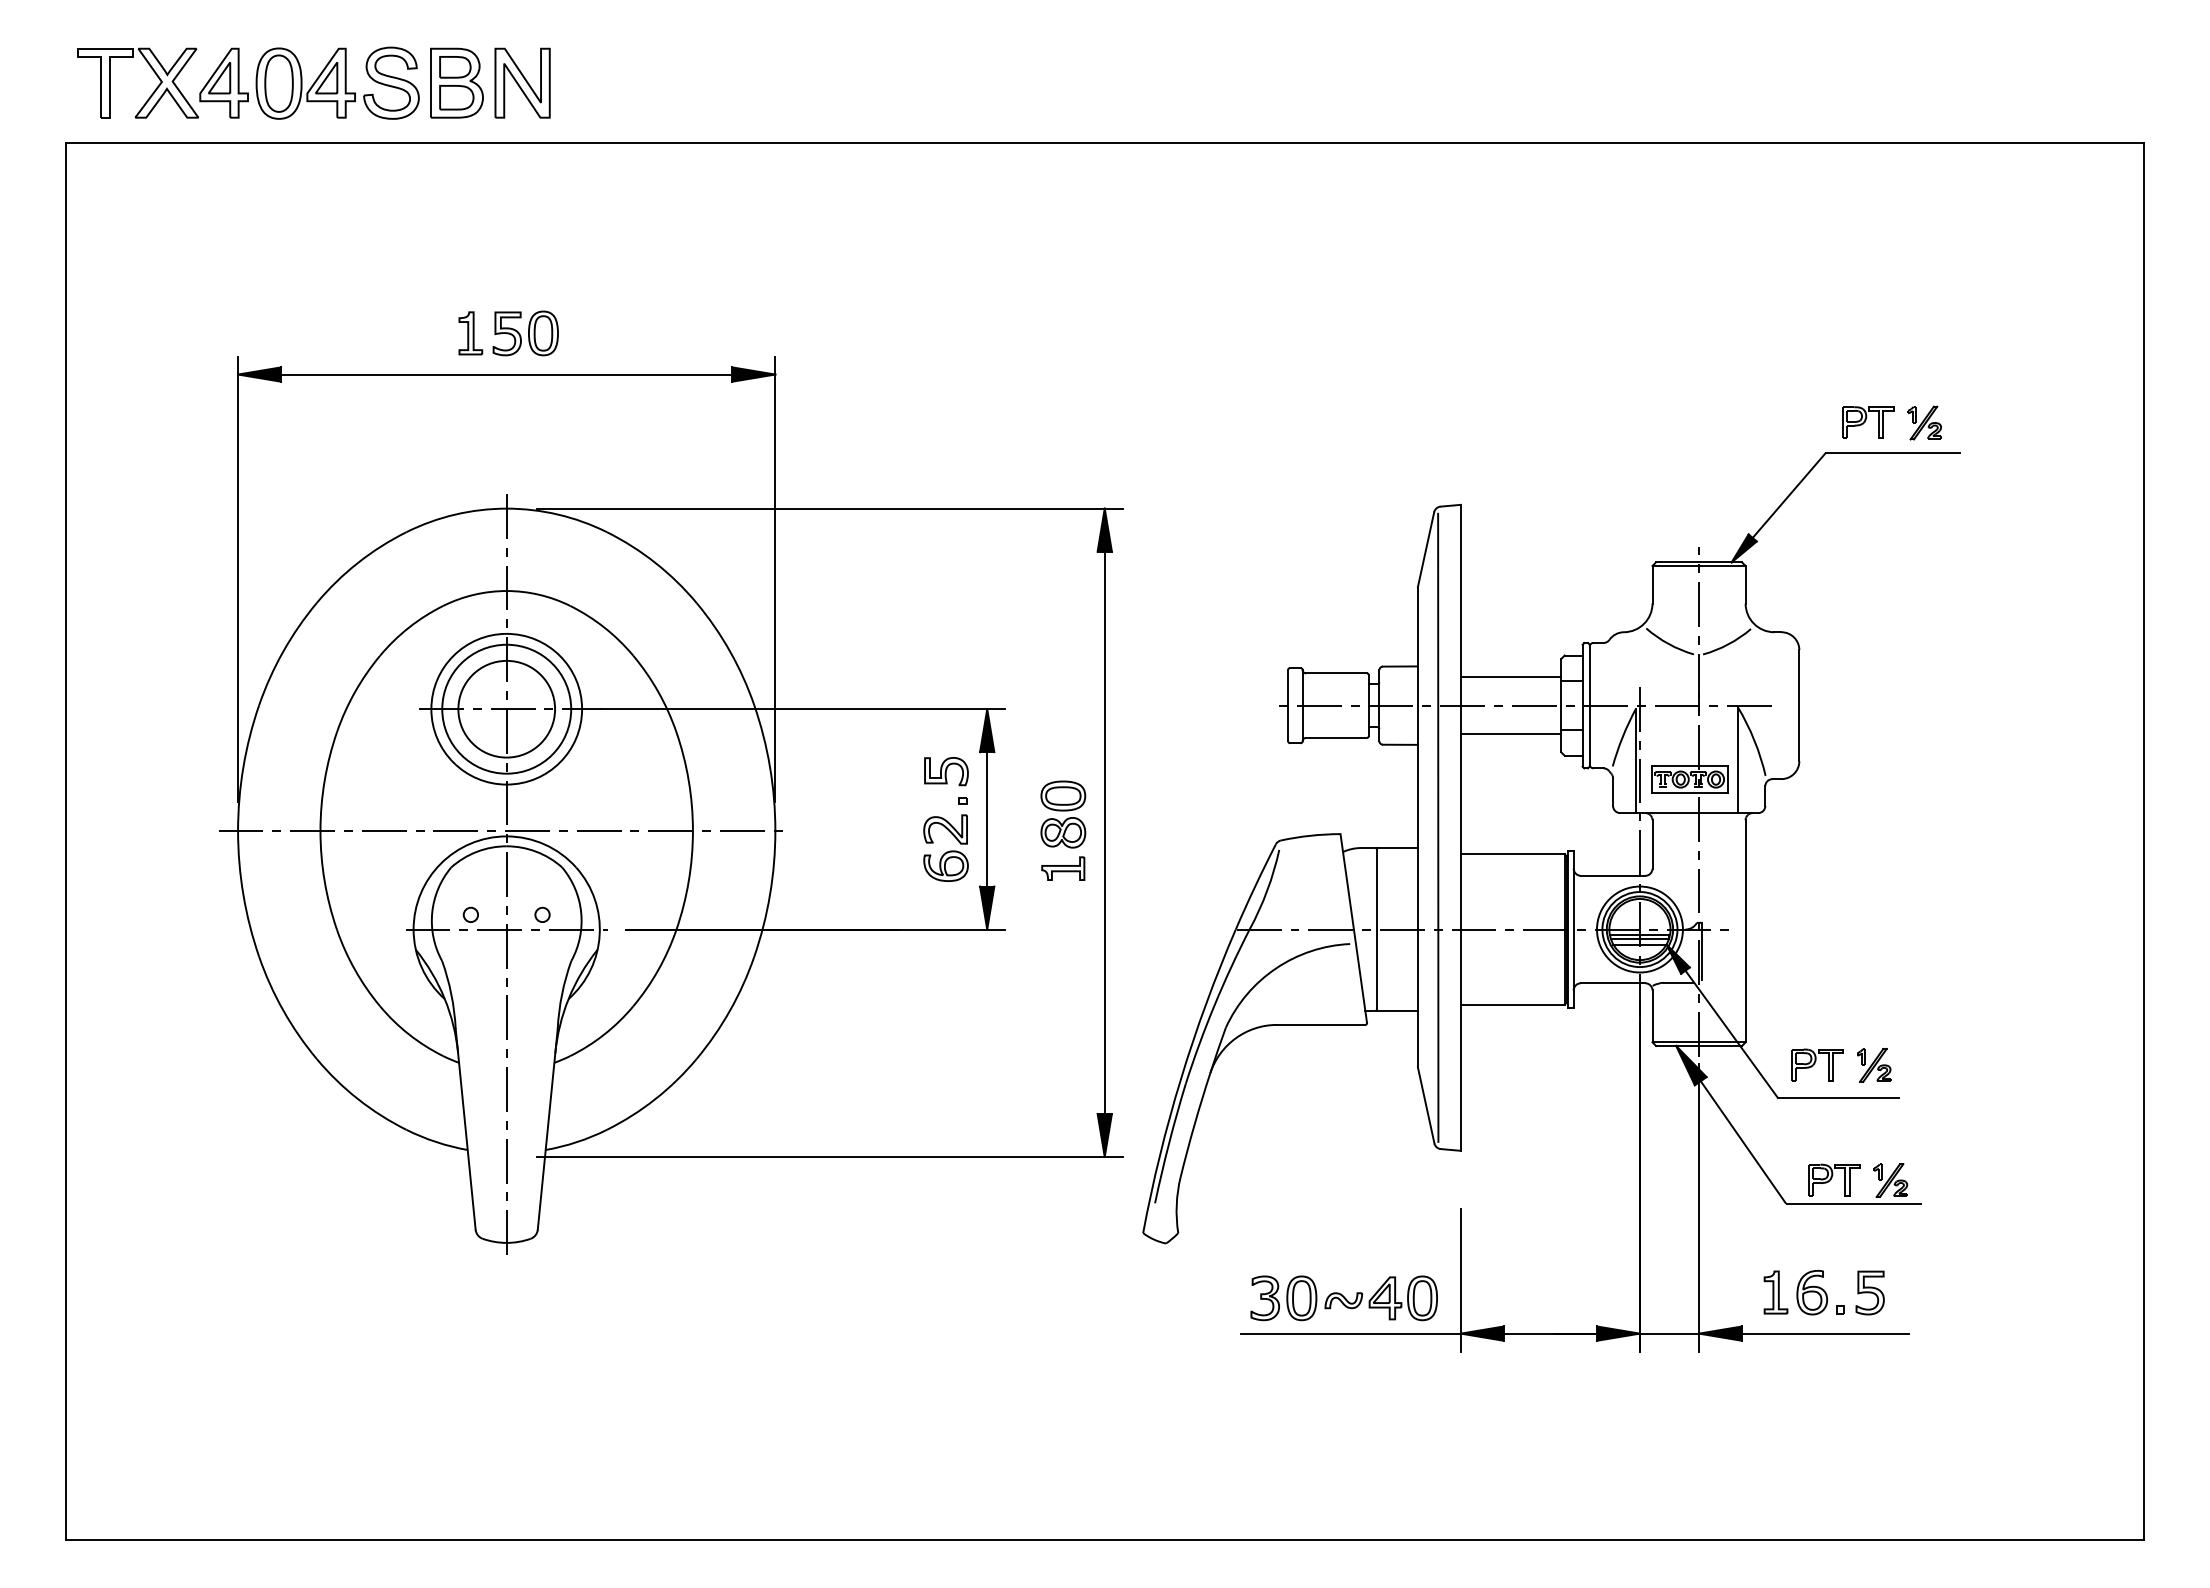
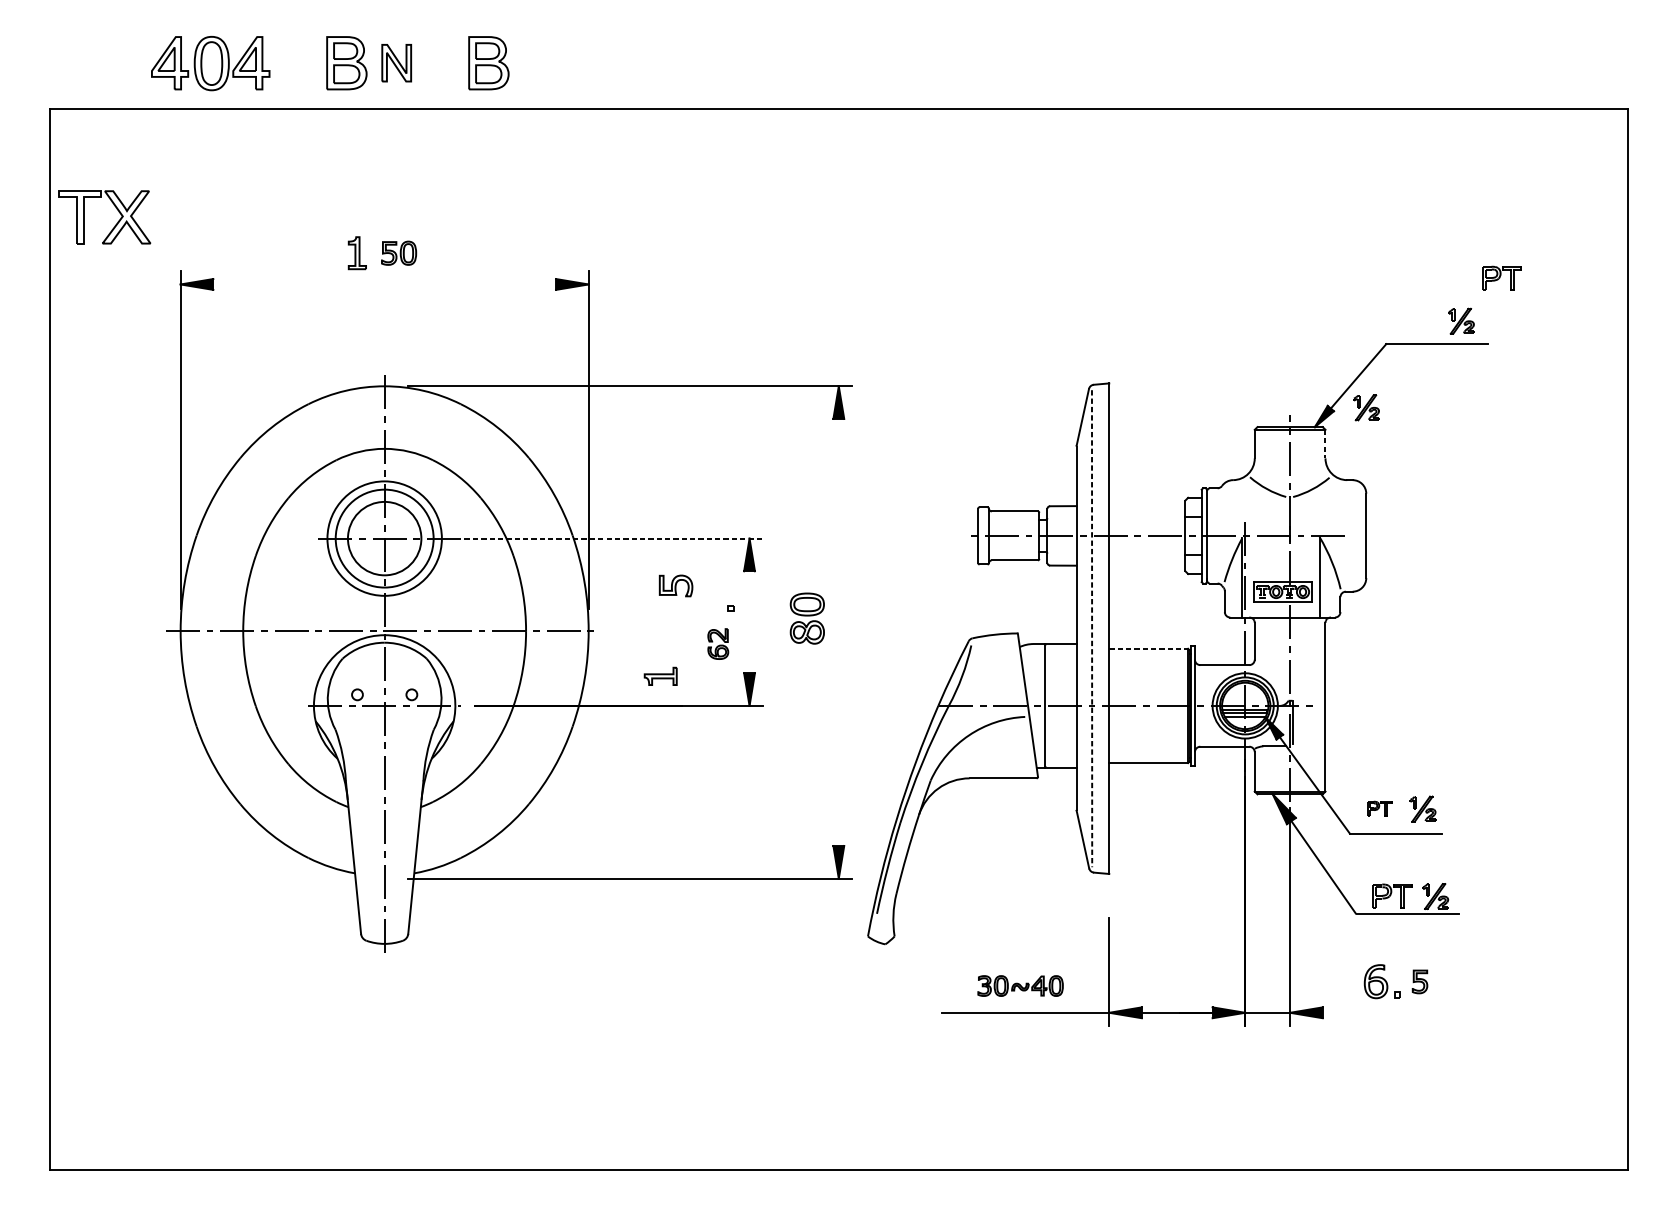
part: (391, 82) -> (297, 62), removed
part: (522, 82) -> (396, 62), size x0.7
part: (643, 82) -> (488, 62), added
part: (152, 92) -> (115, 224), moved
part: (525, 333) -> (398, 253), size x0.7
line: (506, 374) -> (384, 284), removed
part: (1868, 422) -> (1502, 278), moved
part: (1799, 536) -> (1366, 407), added
line: (1745, 584) -> (1325, 443), solid -> dashed
line: (1510, 677) -> (1146, 514), removed
line: (803, 709) -> (610, 538), solid -> dashed
line: (1510, 734) -> (1146, 557), removed
part: (946, 771) -> (676, 585), moved
line: (987, 819) -> (749, 622), removed
line: (1438, 828) -> (1092, 629), solid -> dashed
line: (1104, 832) -> (838, 632), removed
part: (945, 847) -> (717, 643), size x0.6
line: (1512, 854) -> (1148, 648), solid -> dashed
part: (1063, 868) -> (660, 676), moved
part: (1817, 1064) -> (1380, 808), size x0.6
part: (1775, 1292) -> (1348, 981), removed
part: (1869, 1292) -> (1419, 981), size x0.7
part: (1343, 1298) -> (1020, 986), size x0.6
line: (1825, 1333) -> (1386, 1012), removed

